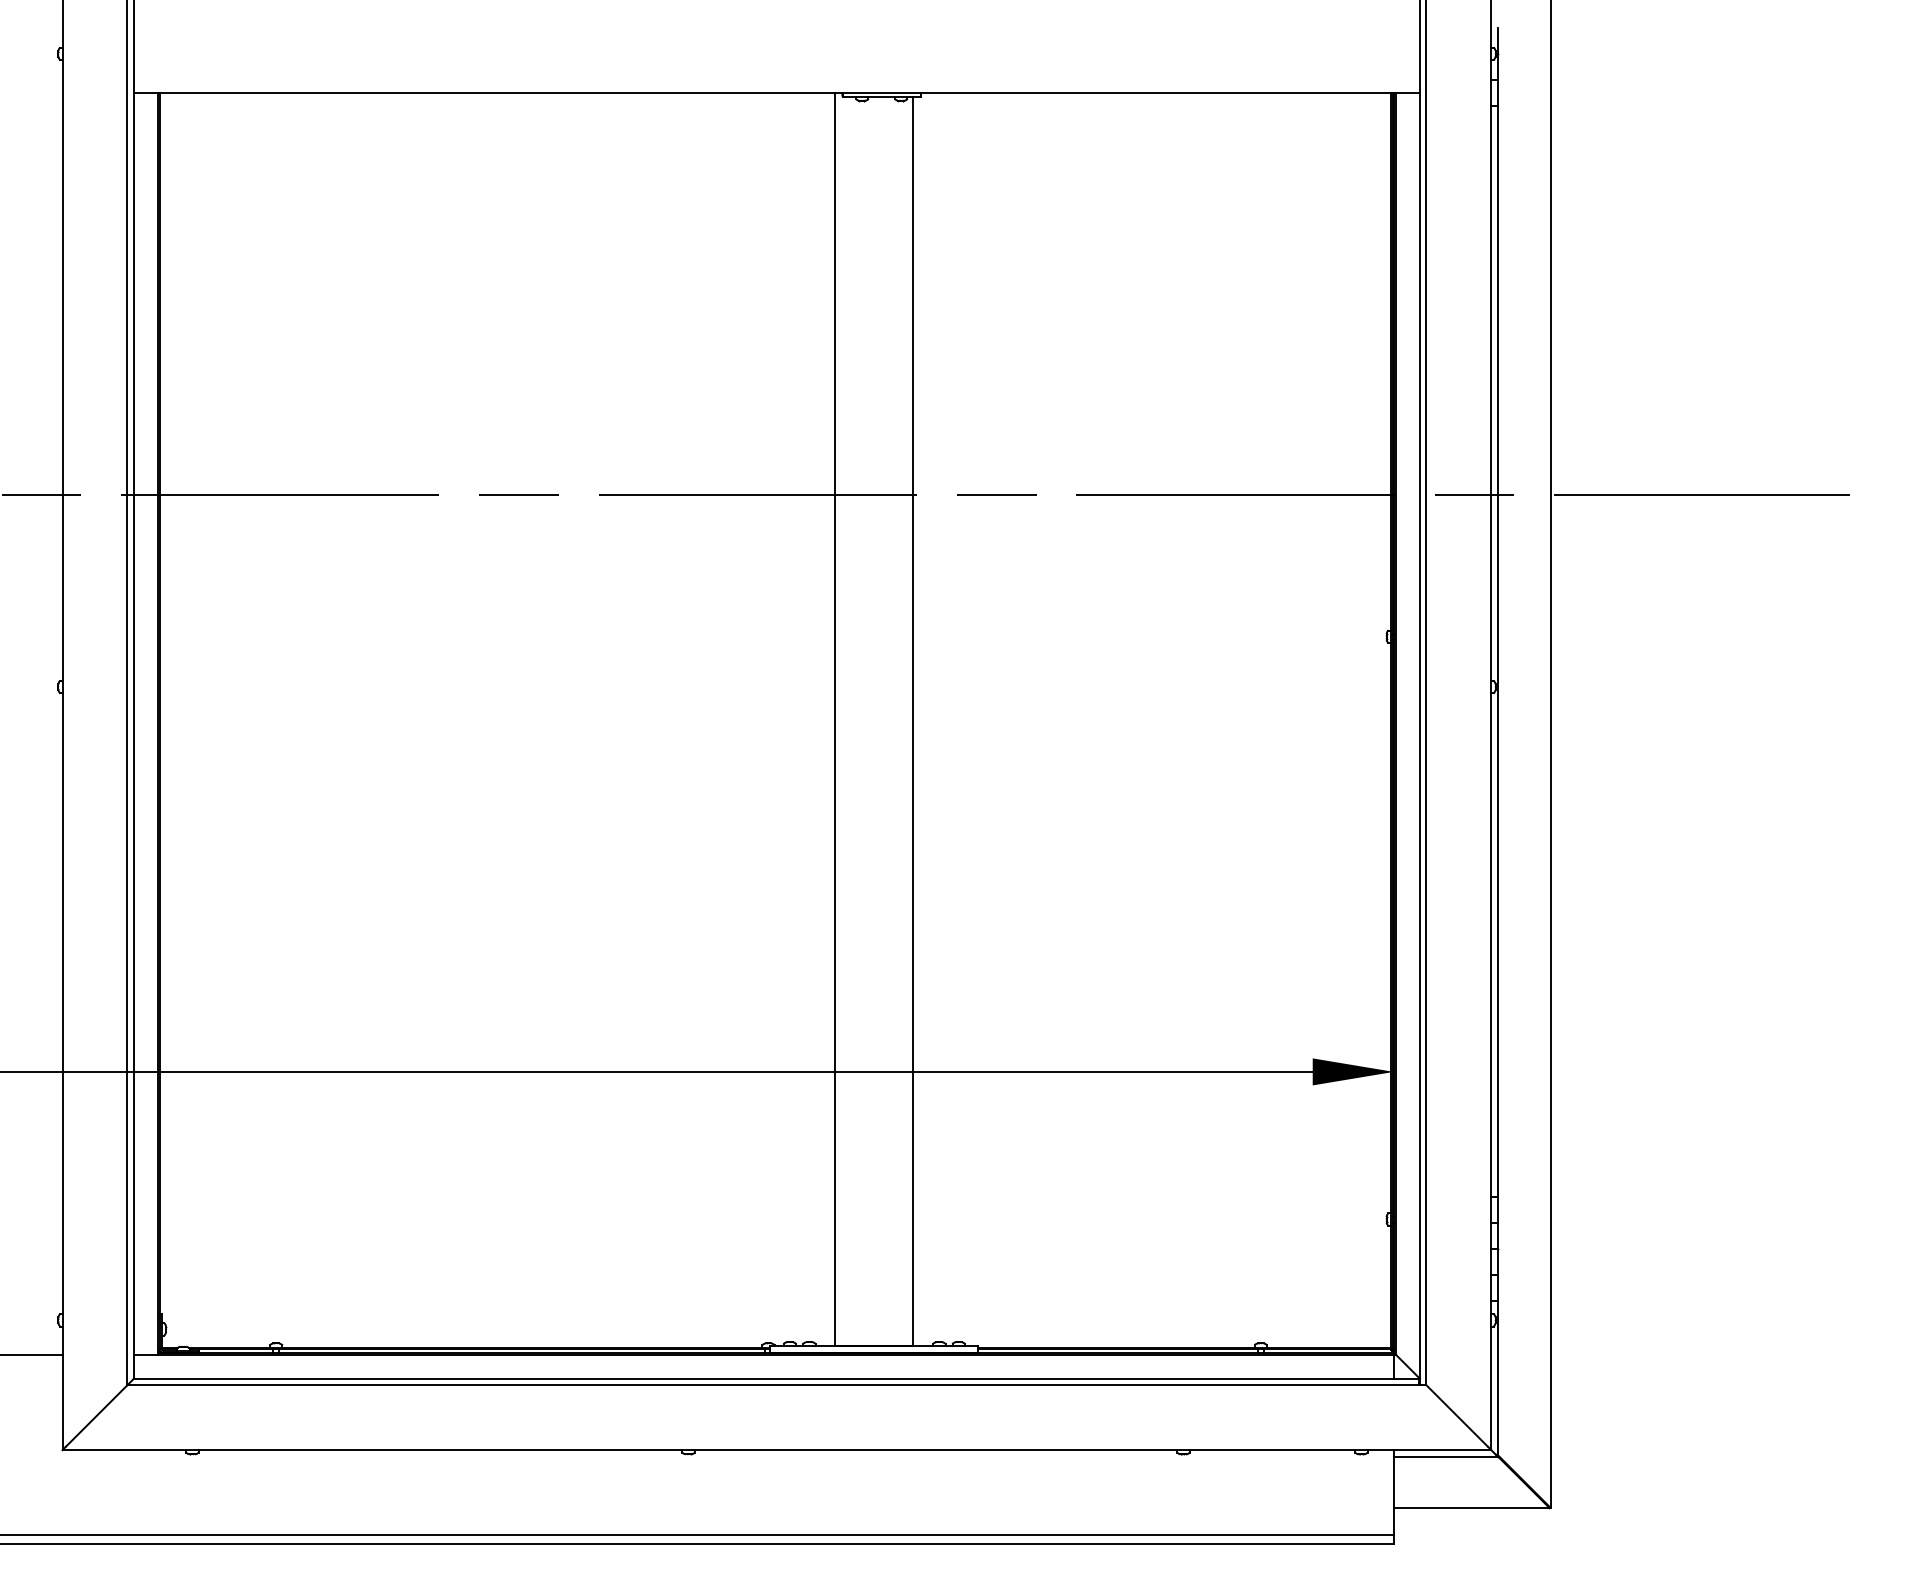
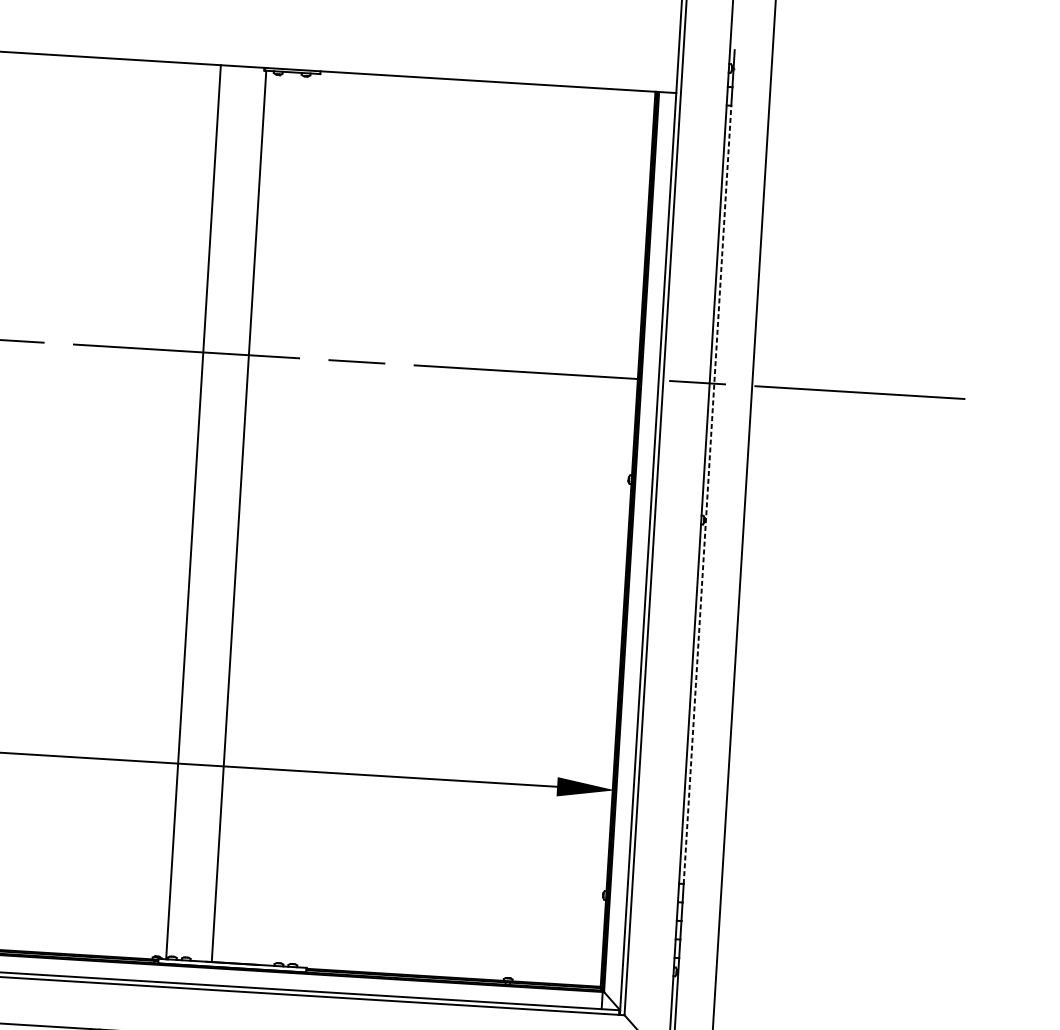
line: (1497, 651) -> (707, 494), solid -> dashed
line: (835, 719) -> (193, 512), moved
line: (913, 721) -> (239, 516), moved

